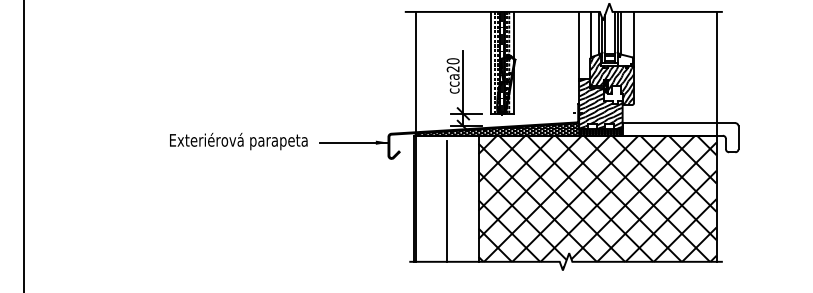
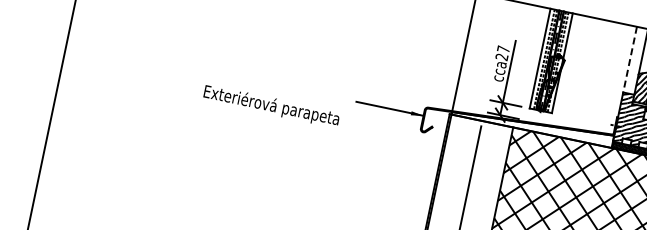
line: (579, 46) -> (630, 60), solid -> dashed
text: (452, 61) -> (502, 49), cca20 -> cca27
hatch: (498, 129) -> (533, 125), removed
text: (238, 141) -> (271, 106), moved

